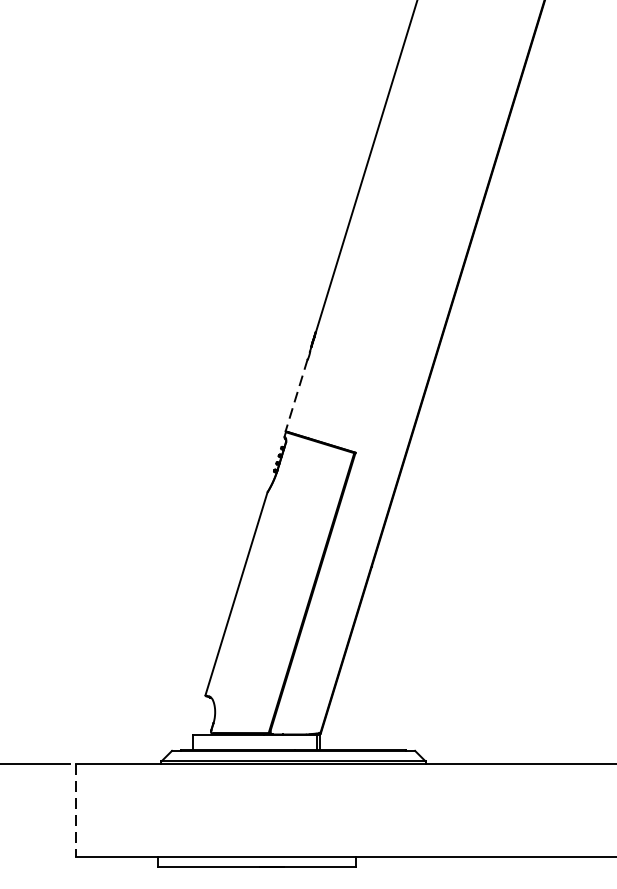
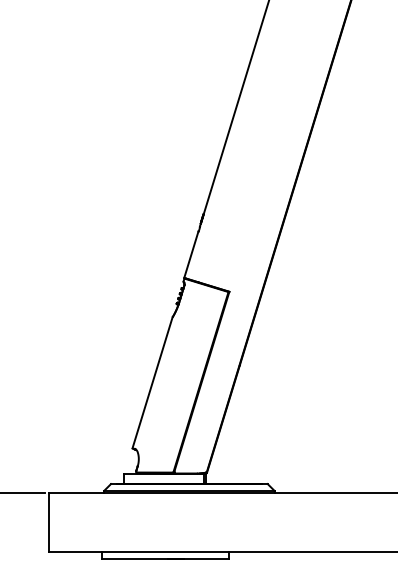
line: (296, 396) -> (191, 255), dashed -> solid
line: (75, 810) -> (48, 522), dashed -> solid

